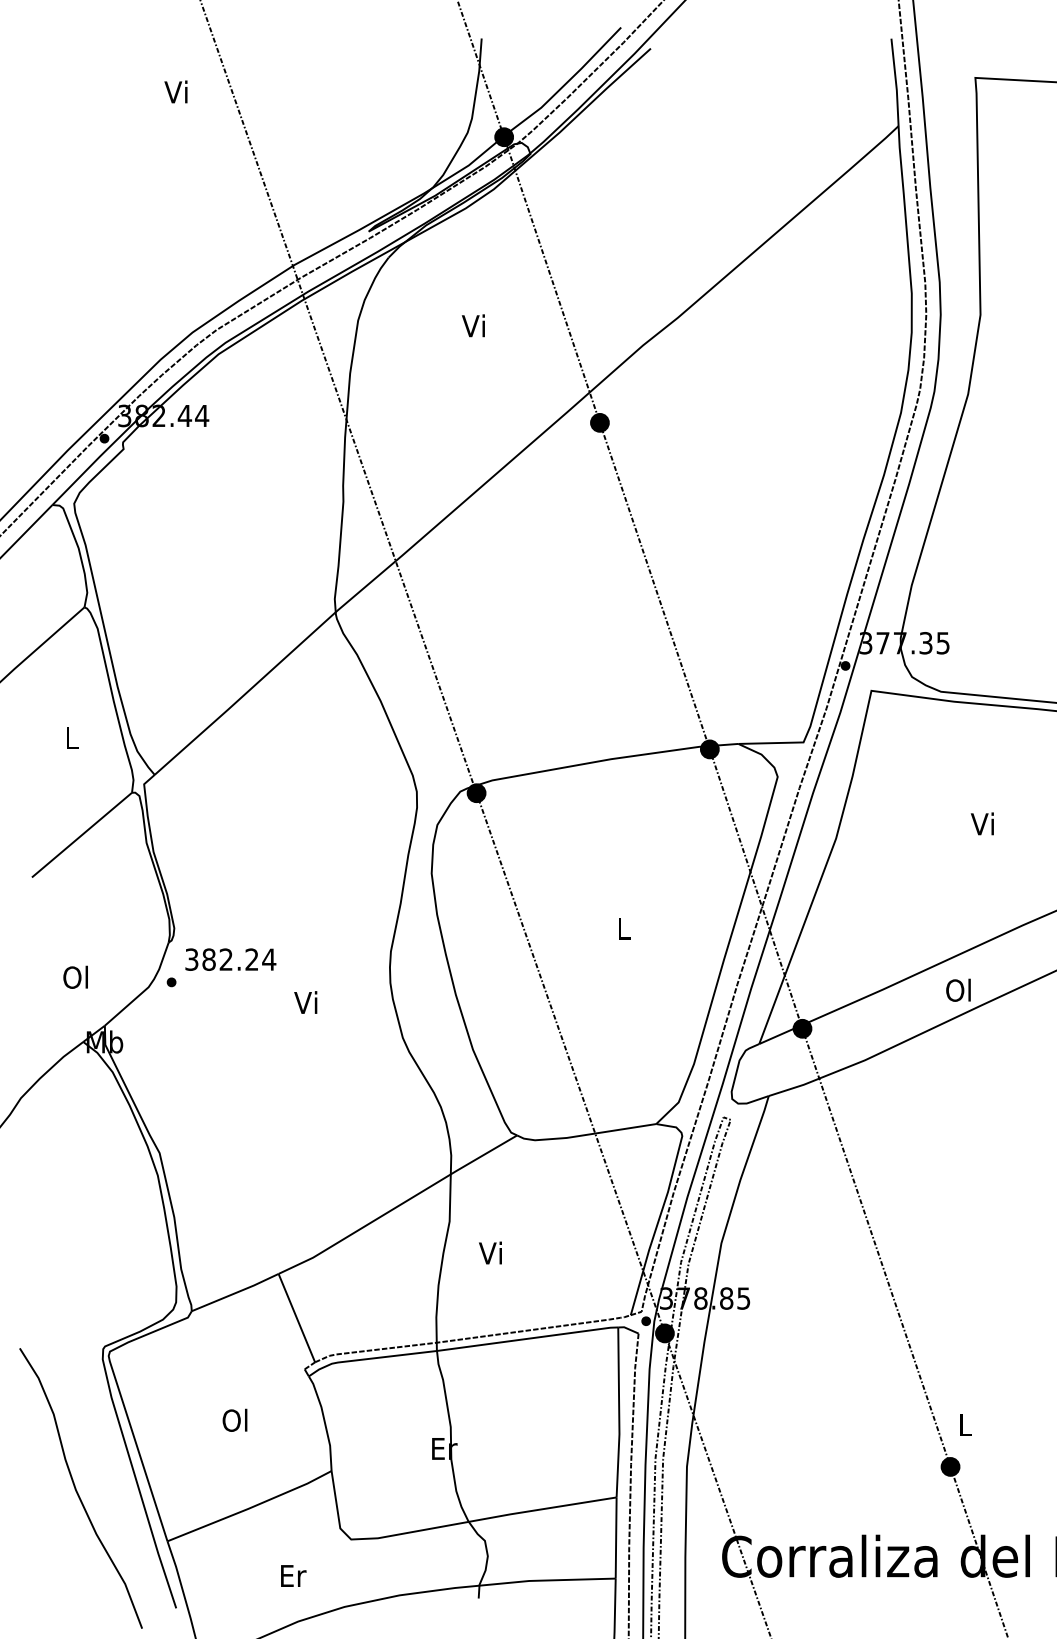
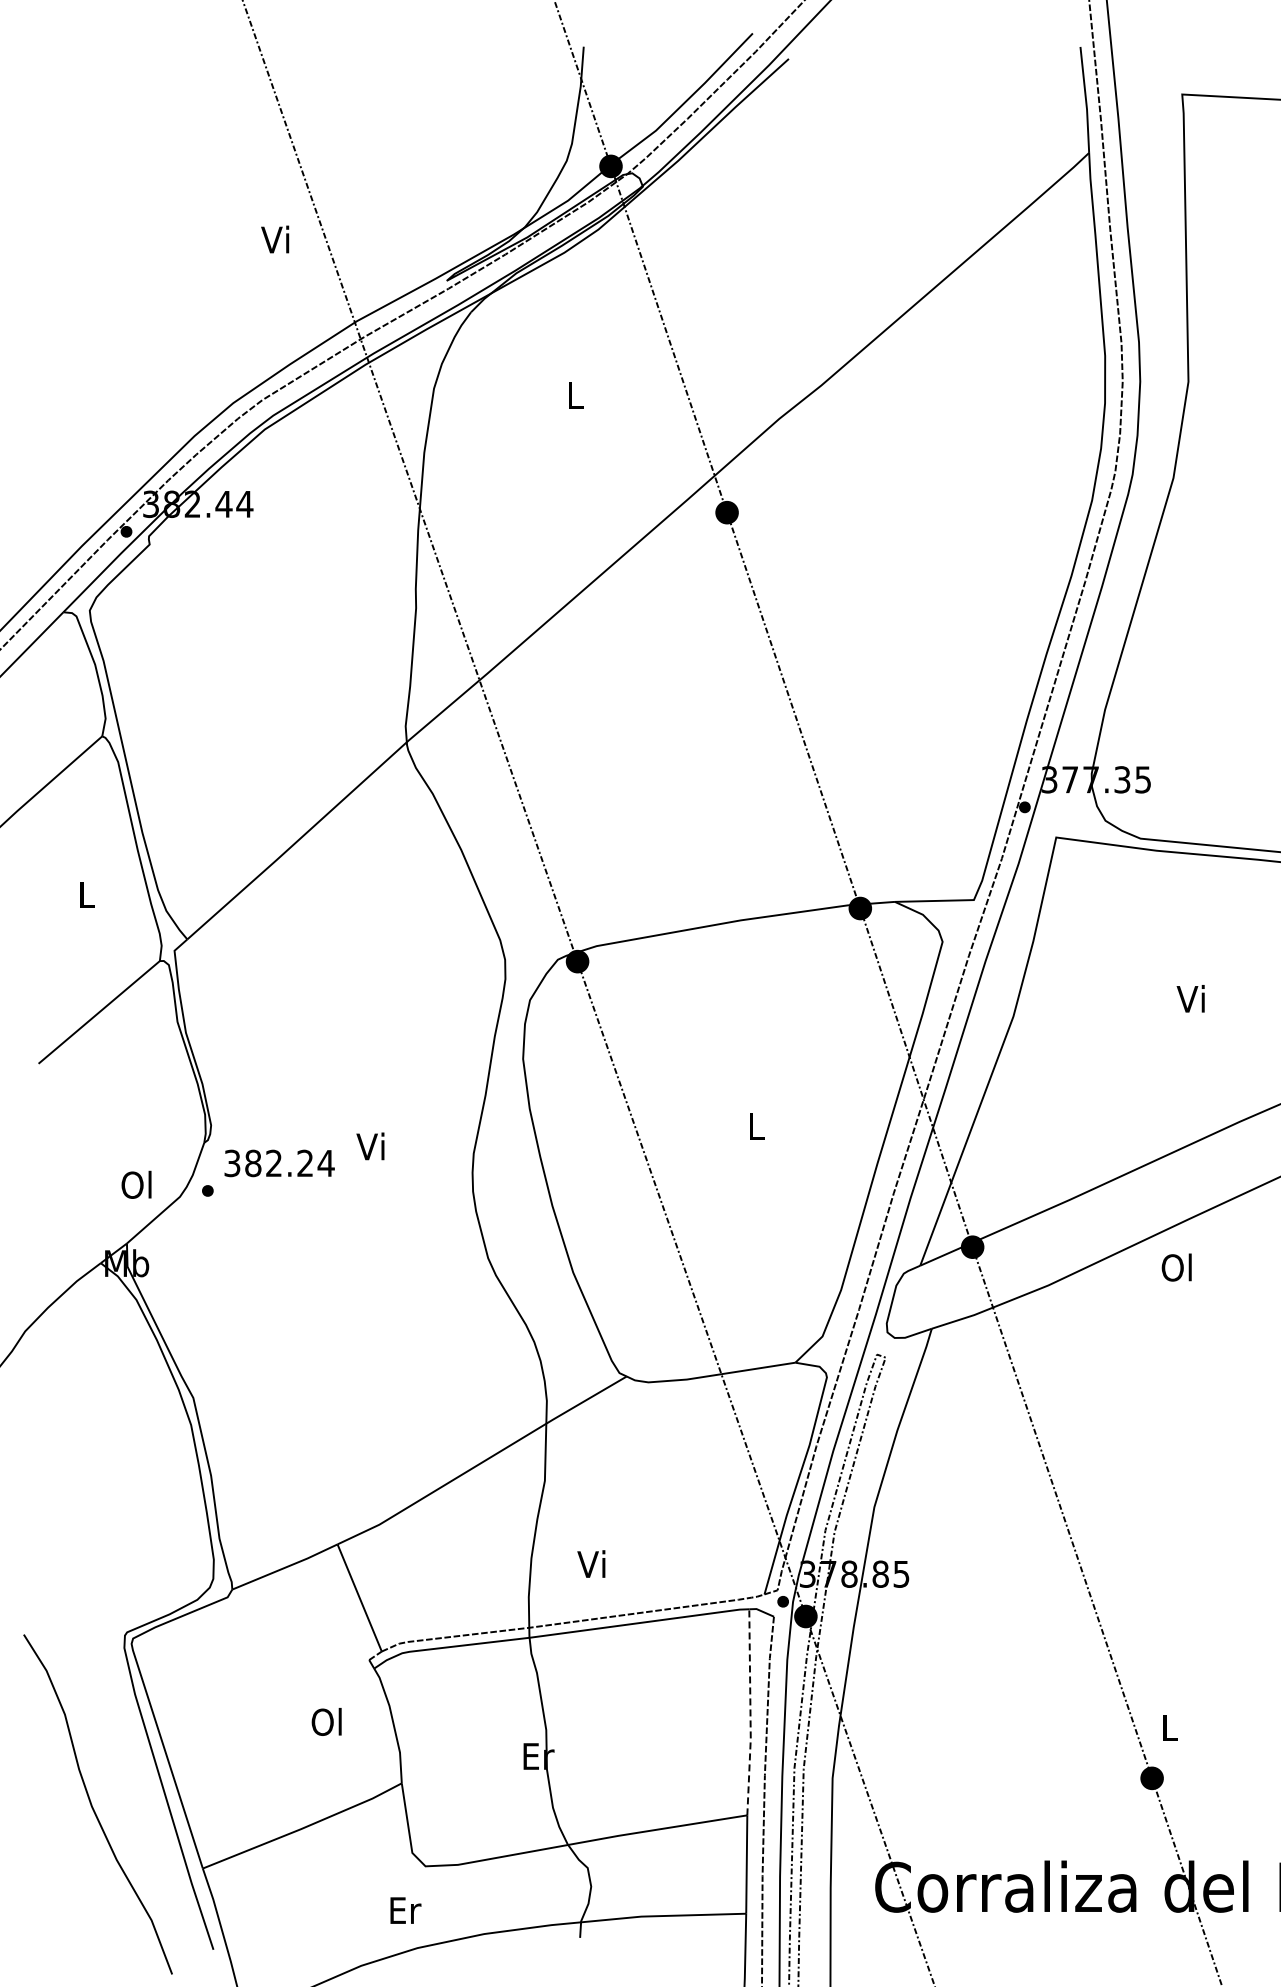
text: (176, 91) -> (275, 239), moved
text: (473, 325) -> (573, 394), Vi -> L
text: (75, 977) -> (136, 1184), moved
text: (958, 990) -> (1176, 1267), moved
text: (305, 1002) -> (370, 1146), moved
text: (490, 1252) -> (591, 1563), moved
line: (619, 1412) -> (750, 1712), solid -> dashed
text: (234, 1420) -> (326, 1721), moved
text: (293, 1575) -> (405, 1910), moved

